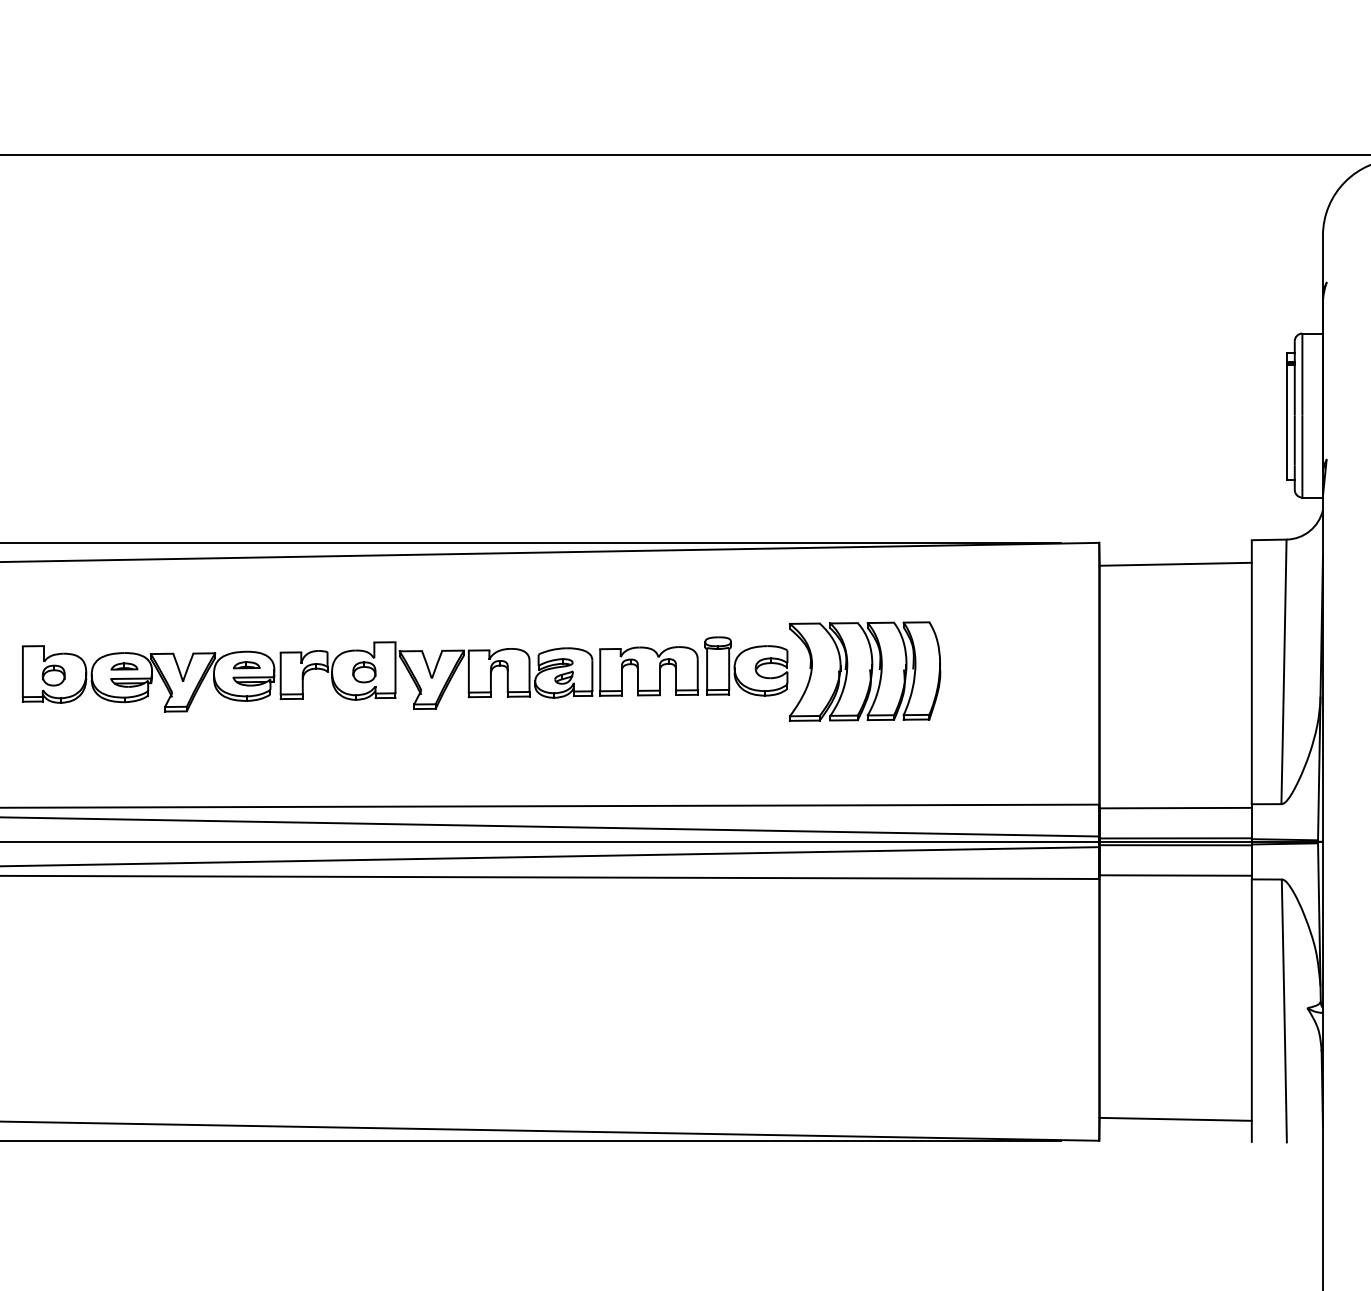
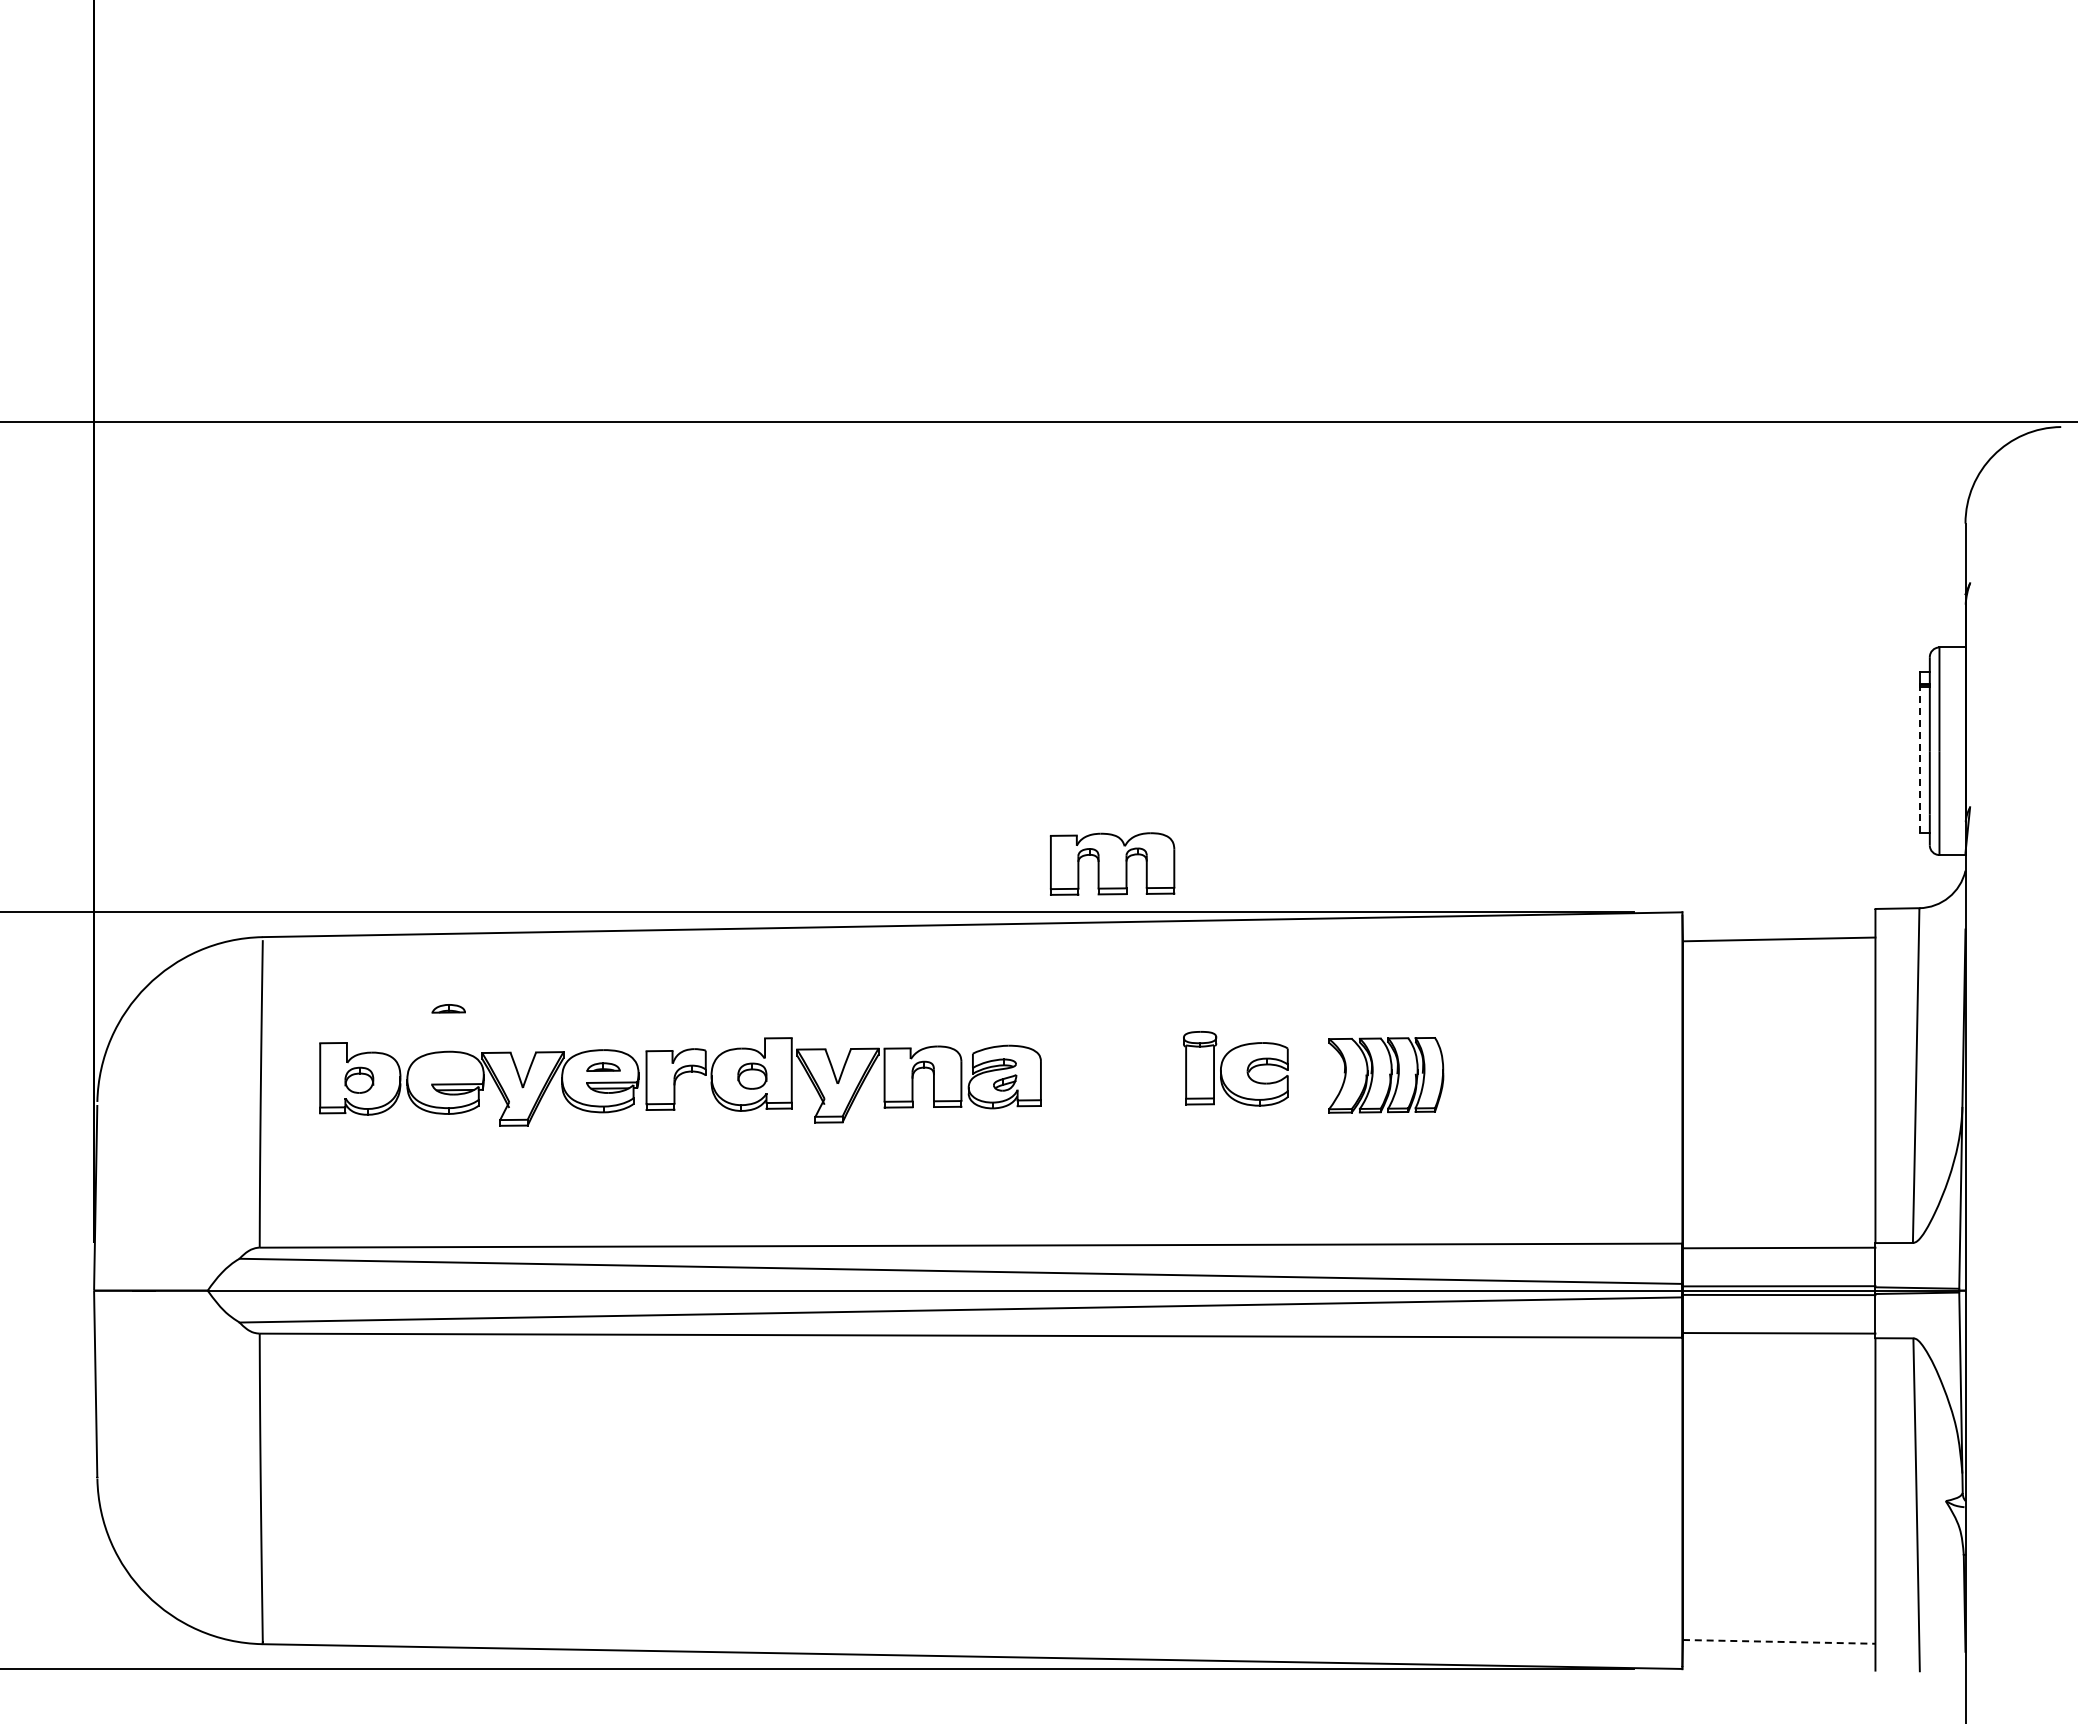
line: (1287, 422) -> (1920, 760), solid -> dashed
part: (124, 666) -> (448, 1008), moved
part: (648, 671) -> (1112, 863), moved
part: (865, 671) -> (1386, 1075), size x0.6
line: (1175, 1119) -> (1779, 1641), solid -> dashed

